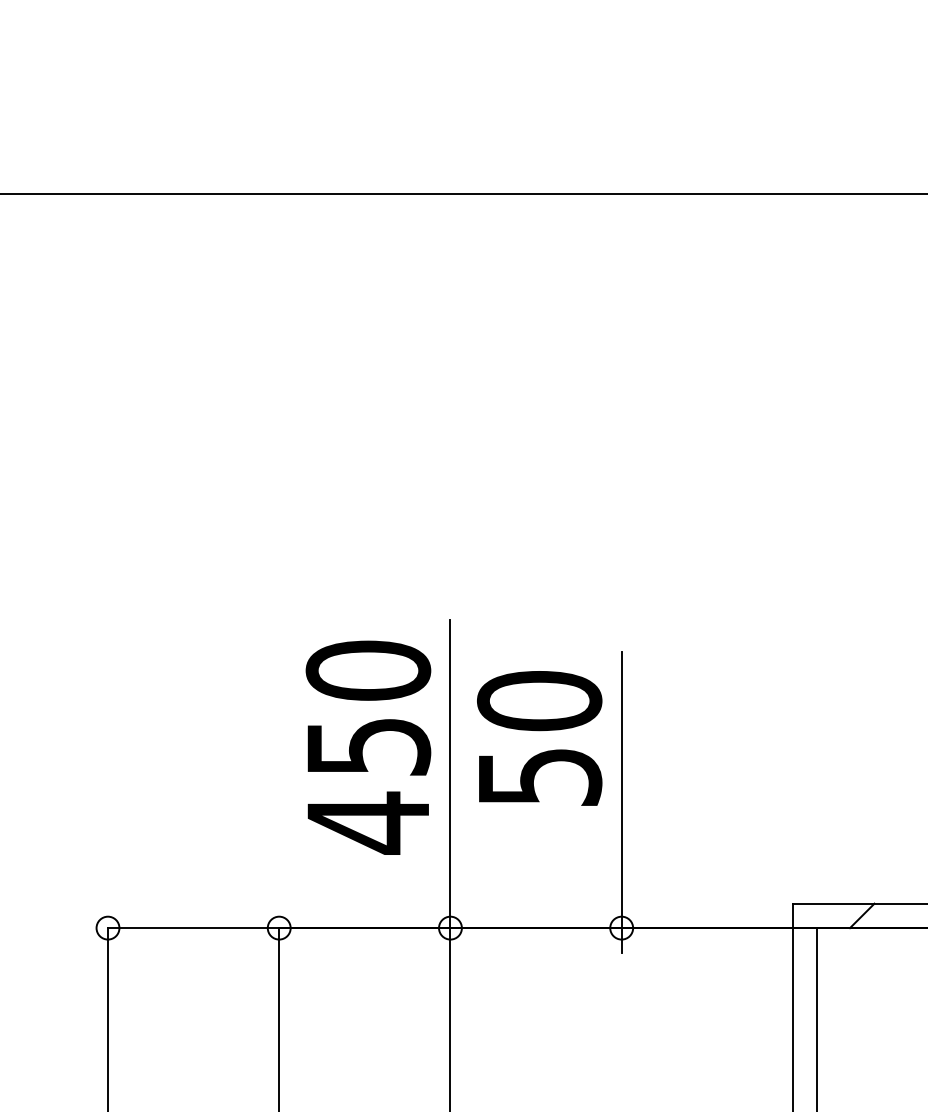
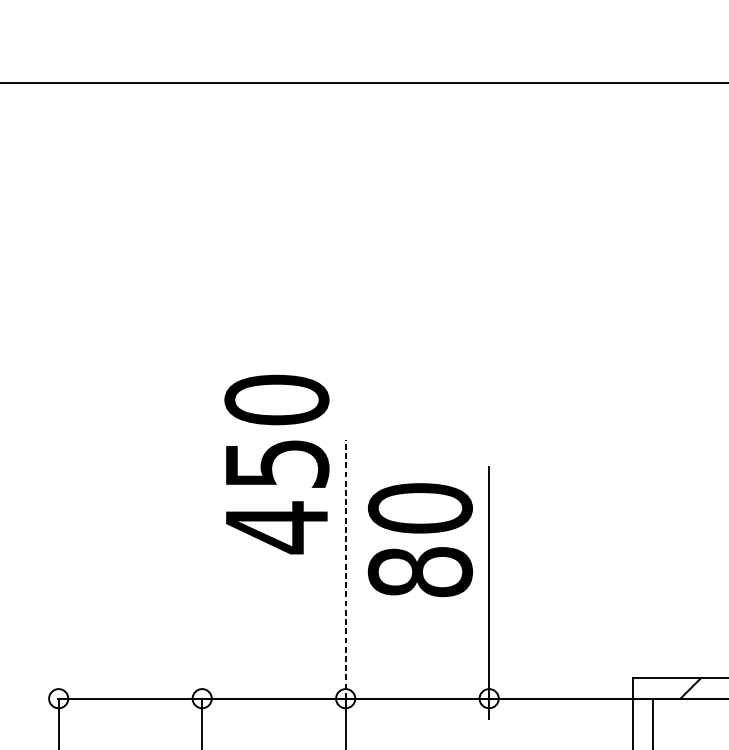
text: (368, 747) -> (276, 464), moved
line: (450, 773) -> (345, 569), solid -> dashed
text: (539, 776) -> (420, 571), 50 -> 80

